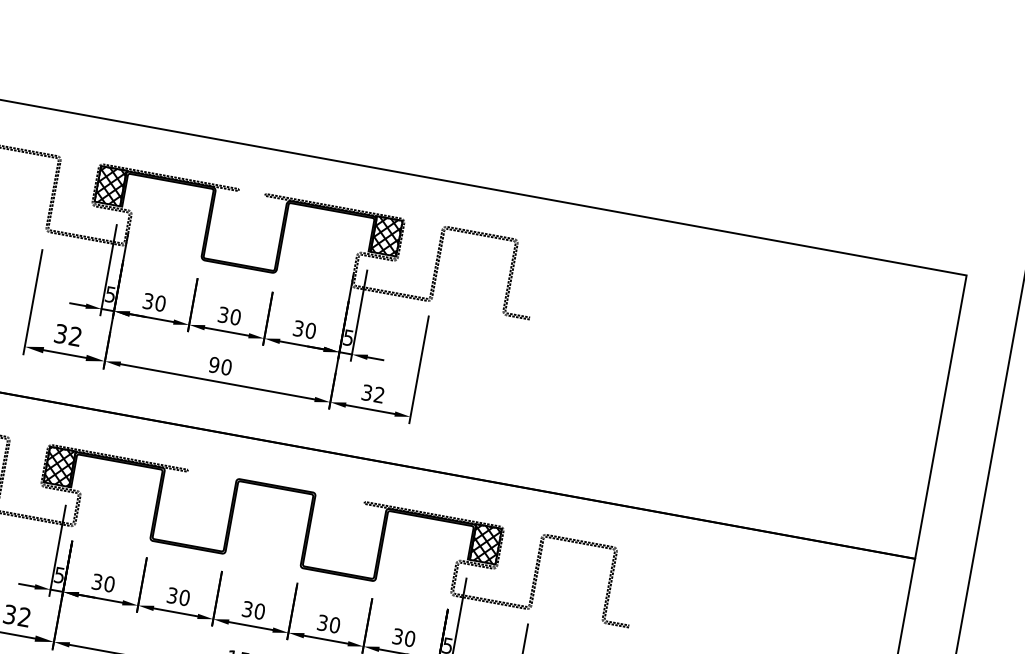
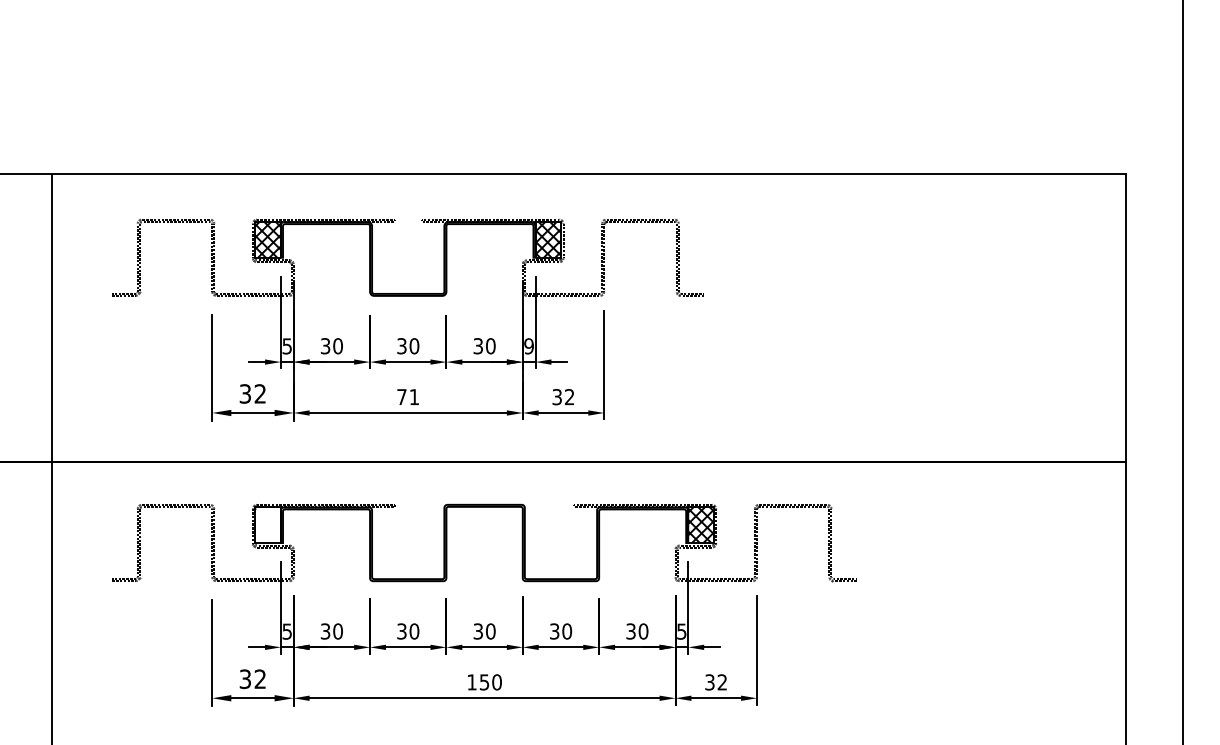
text: (347, 337) -> (528, 346), 5 -> 9
text: (220, 366) -> (408, 397), 90 -> 71
hatch: (59, 466) -> (267, 524), removed

